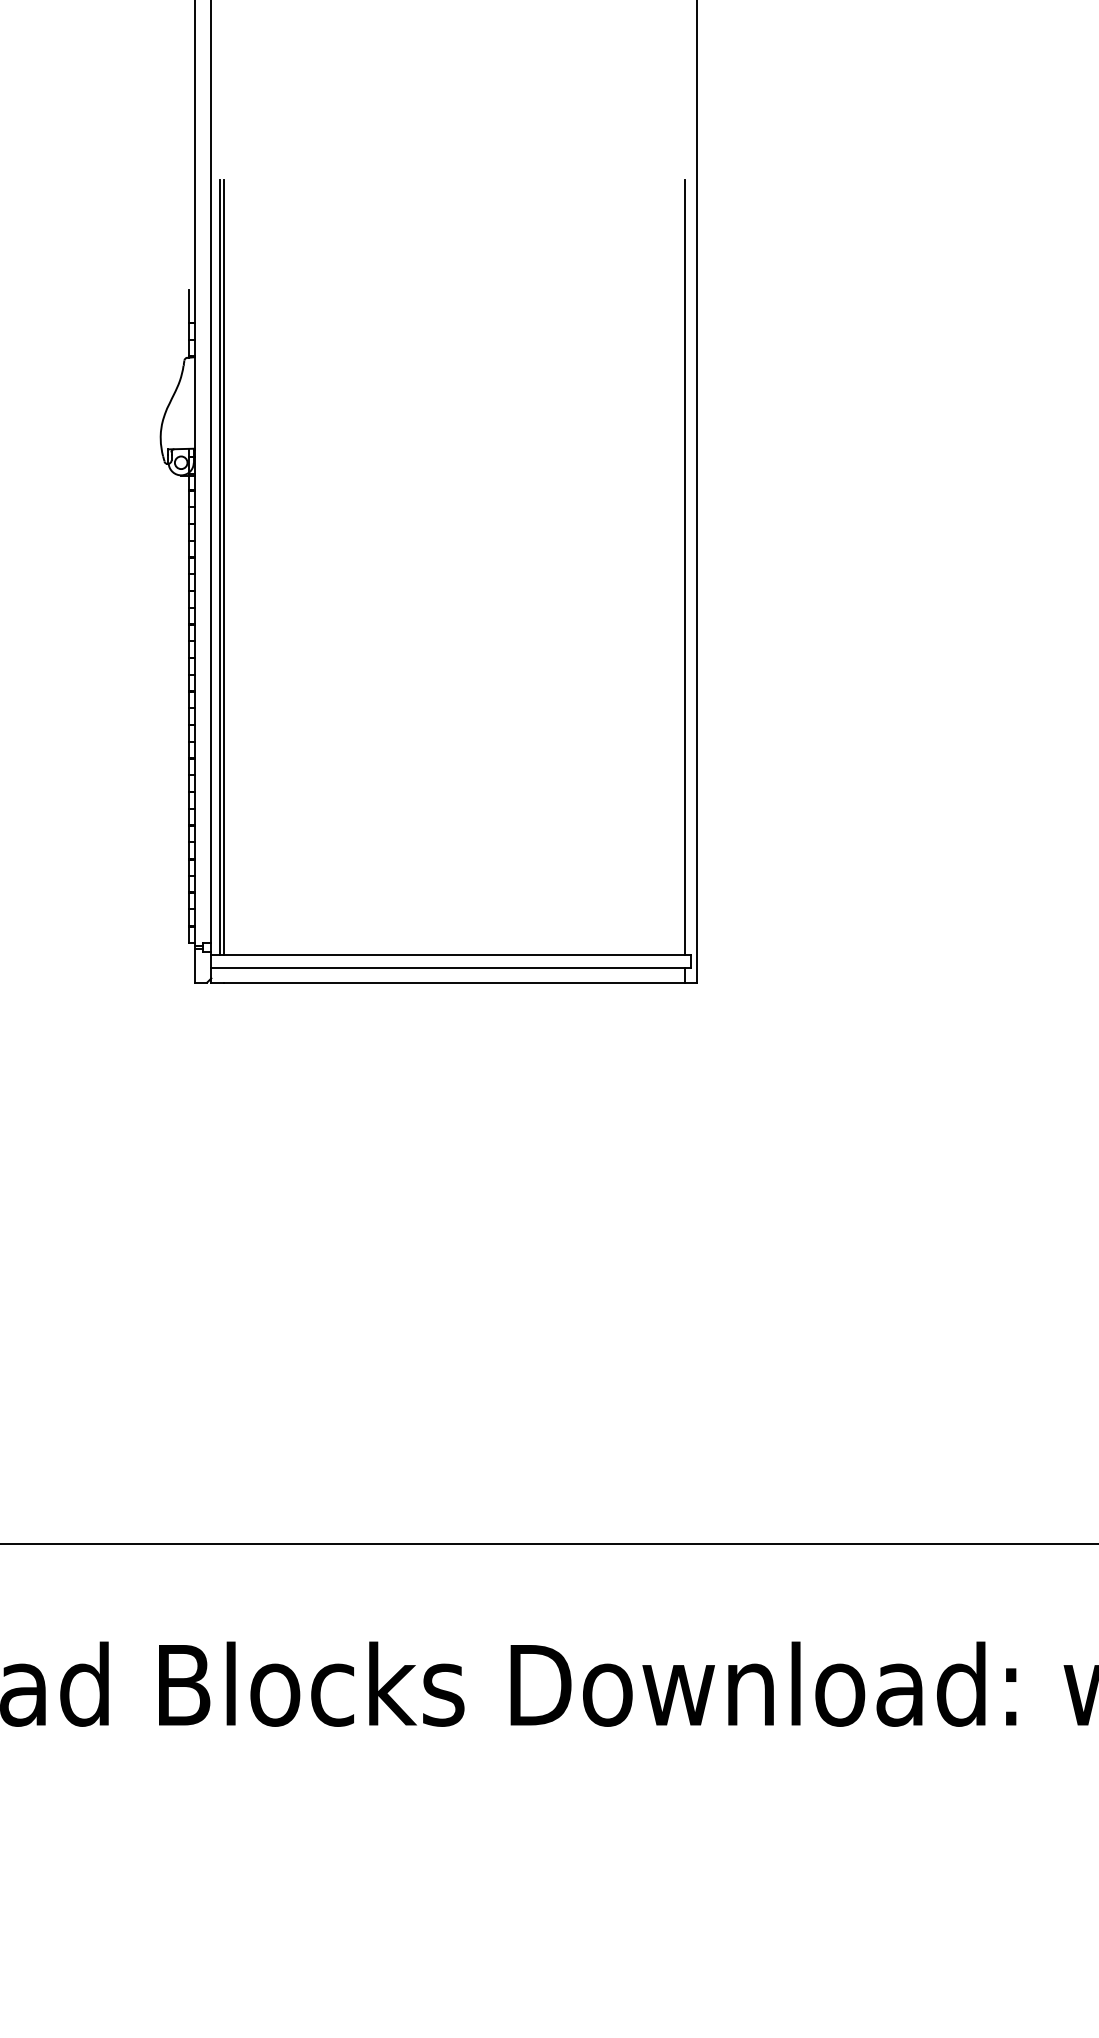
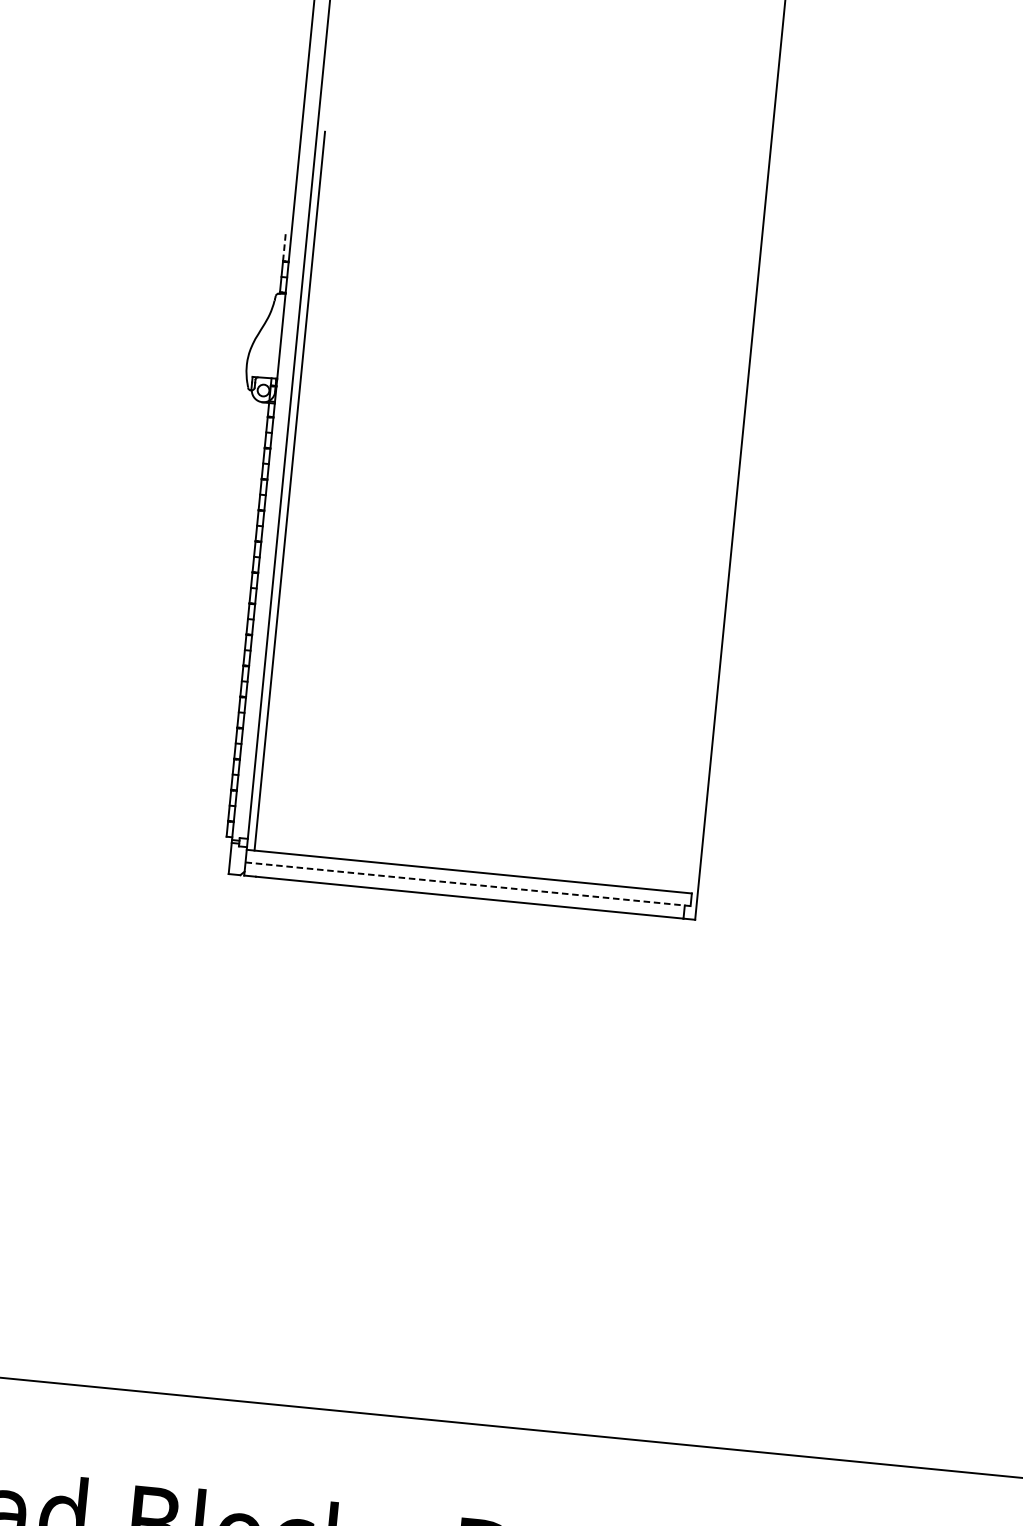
line: (188, 305) -> (284, 245), solid -> dashed
line: (223, 567) -> (293, 491), removed
line: (684, 567) -> (720, 533), removed
line: (451, 968) -> (468, 884), solid -> dashed

